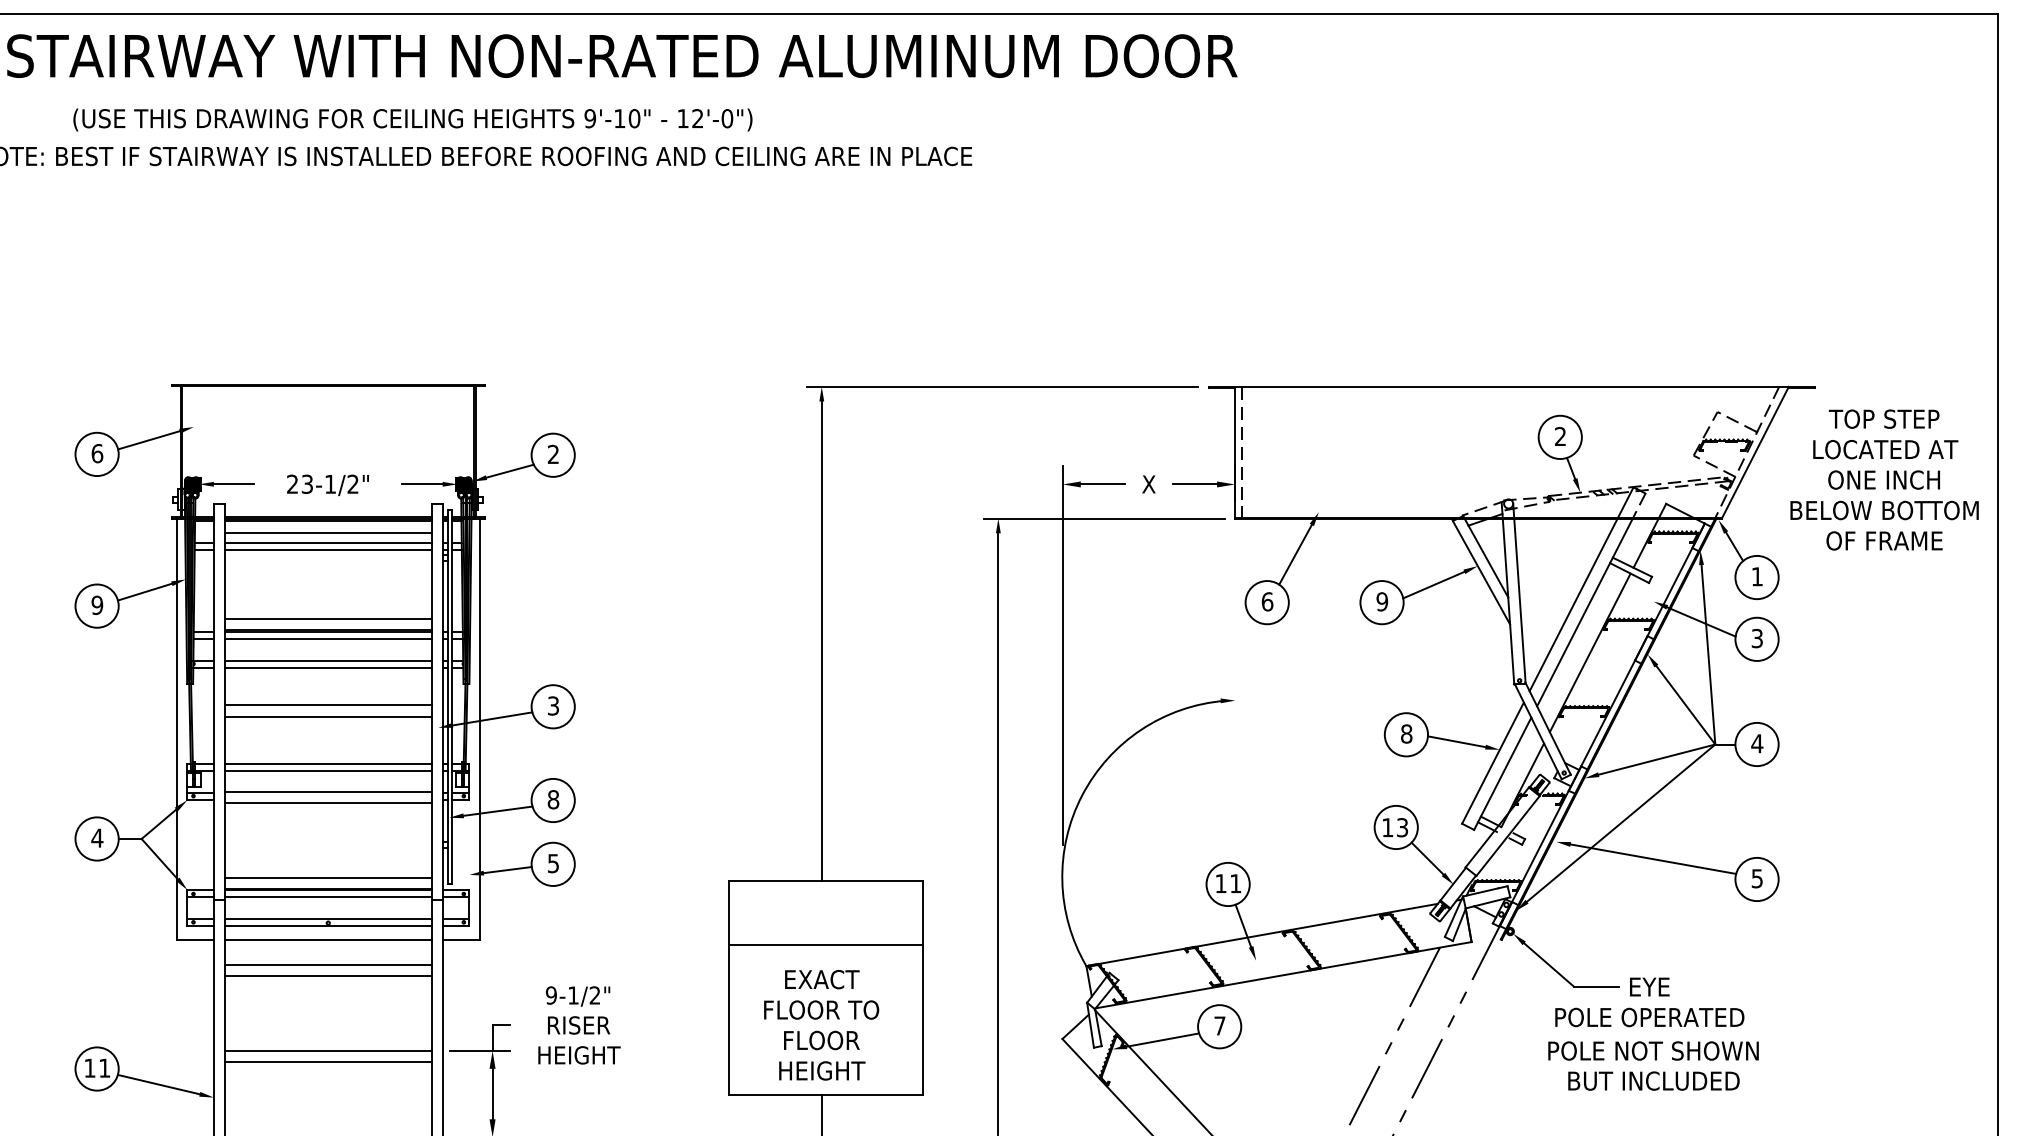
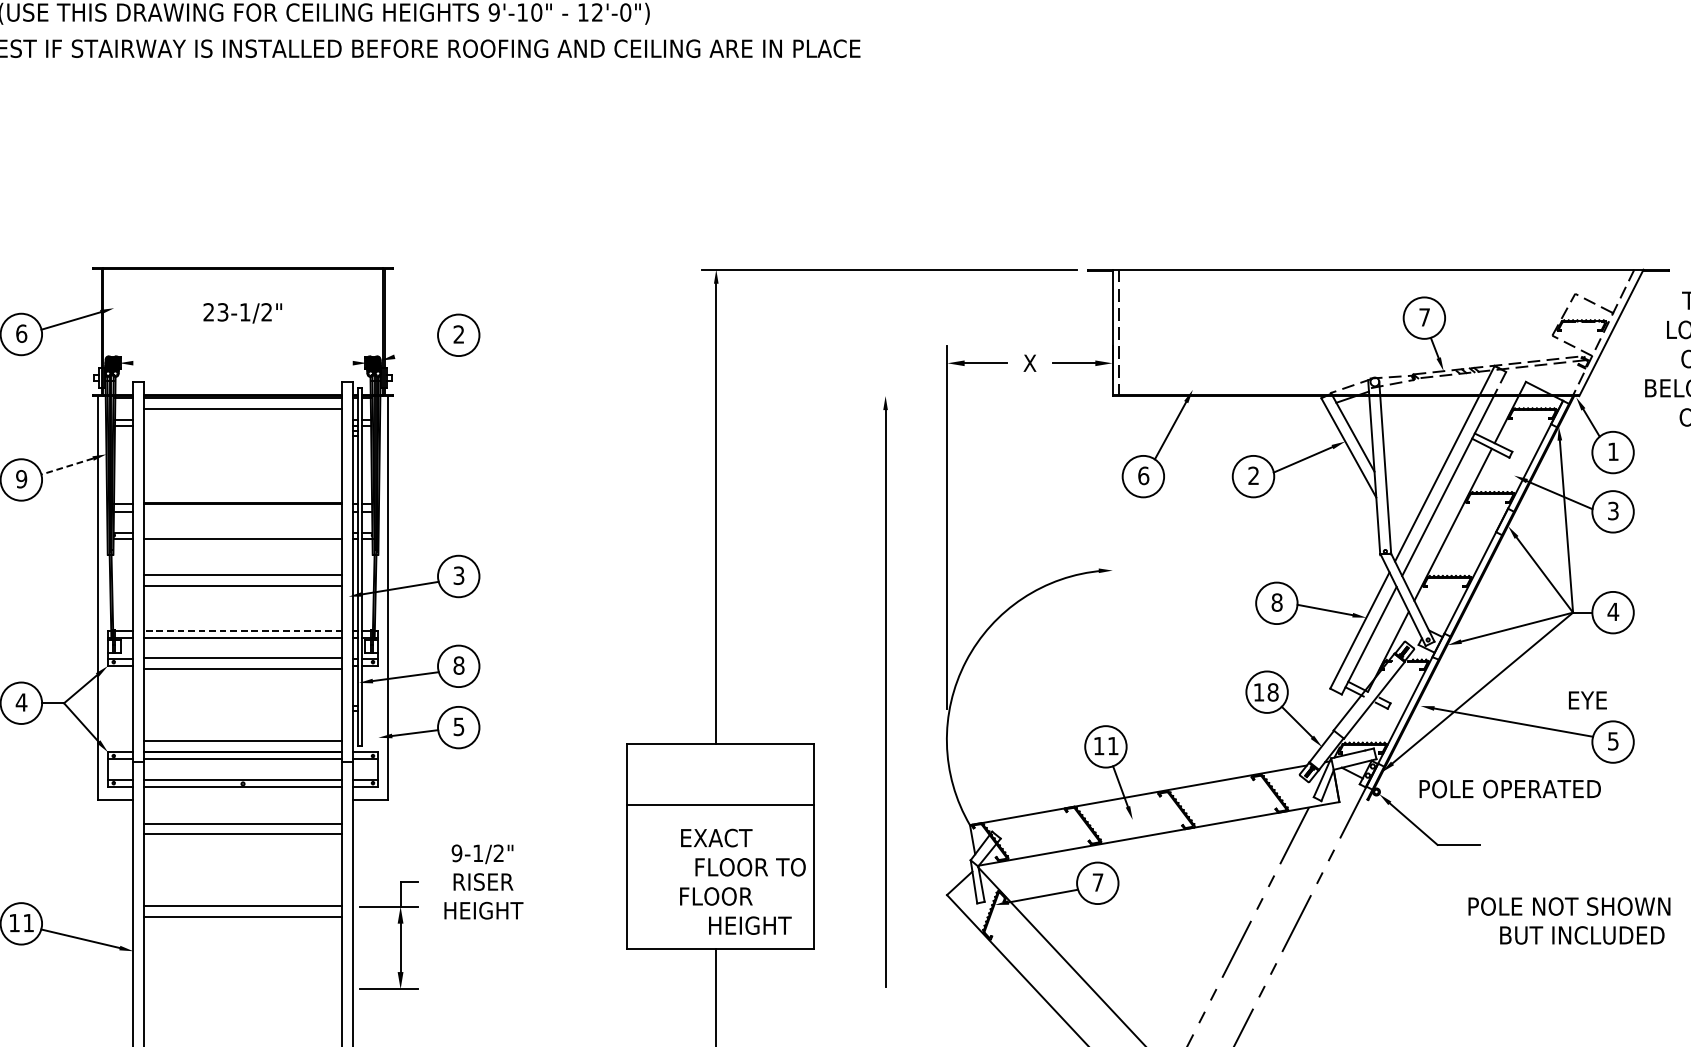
text: (1560, 436) -> (1424, 317), 2 -> 7
line: (509, 470) -> (416, 349), removed
line: (233, 484) -> (152, 363), removed
line: (422, 484) -> (333, 363), removed
text: (327, 485) -> (242, 313), moved
line: (1104, 518) -> (987, 395), removed
line: (327, 542) -> (242, 418), removed
line: (327, 550) -> (242, 426), removed
line: (144, 592) -> (66, 466), solid -> dashed
text: (1382, 601) -> (1253, 475), 9 -> 2
line: (327, 619) -> (242, 492), removed
line: (327, 639) -> (242, 511), removed
line: (327, 661) -> (242, 533), removed
line: (328, 763) -> (243, 630), solid -> dashed
text: (1402, 827) -> (1273, 692), 13 -> 18
line: (327, 940) -> (242, 800), removed
text: (1649, 986) -> (1587, 699), moved
text: (821, 1009) -> (750, 866), moved
text: (1649, 1017) -> (1509, 789), moved
text: (1653, 1050) -> (1569, 906), moved
text: (822, 1070) -> (750, 925), moved
text: (1653, 1080) -> (1581, 934), moved

